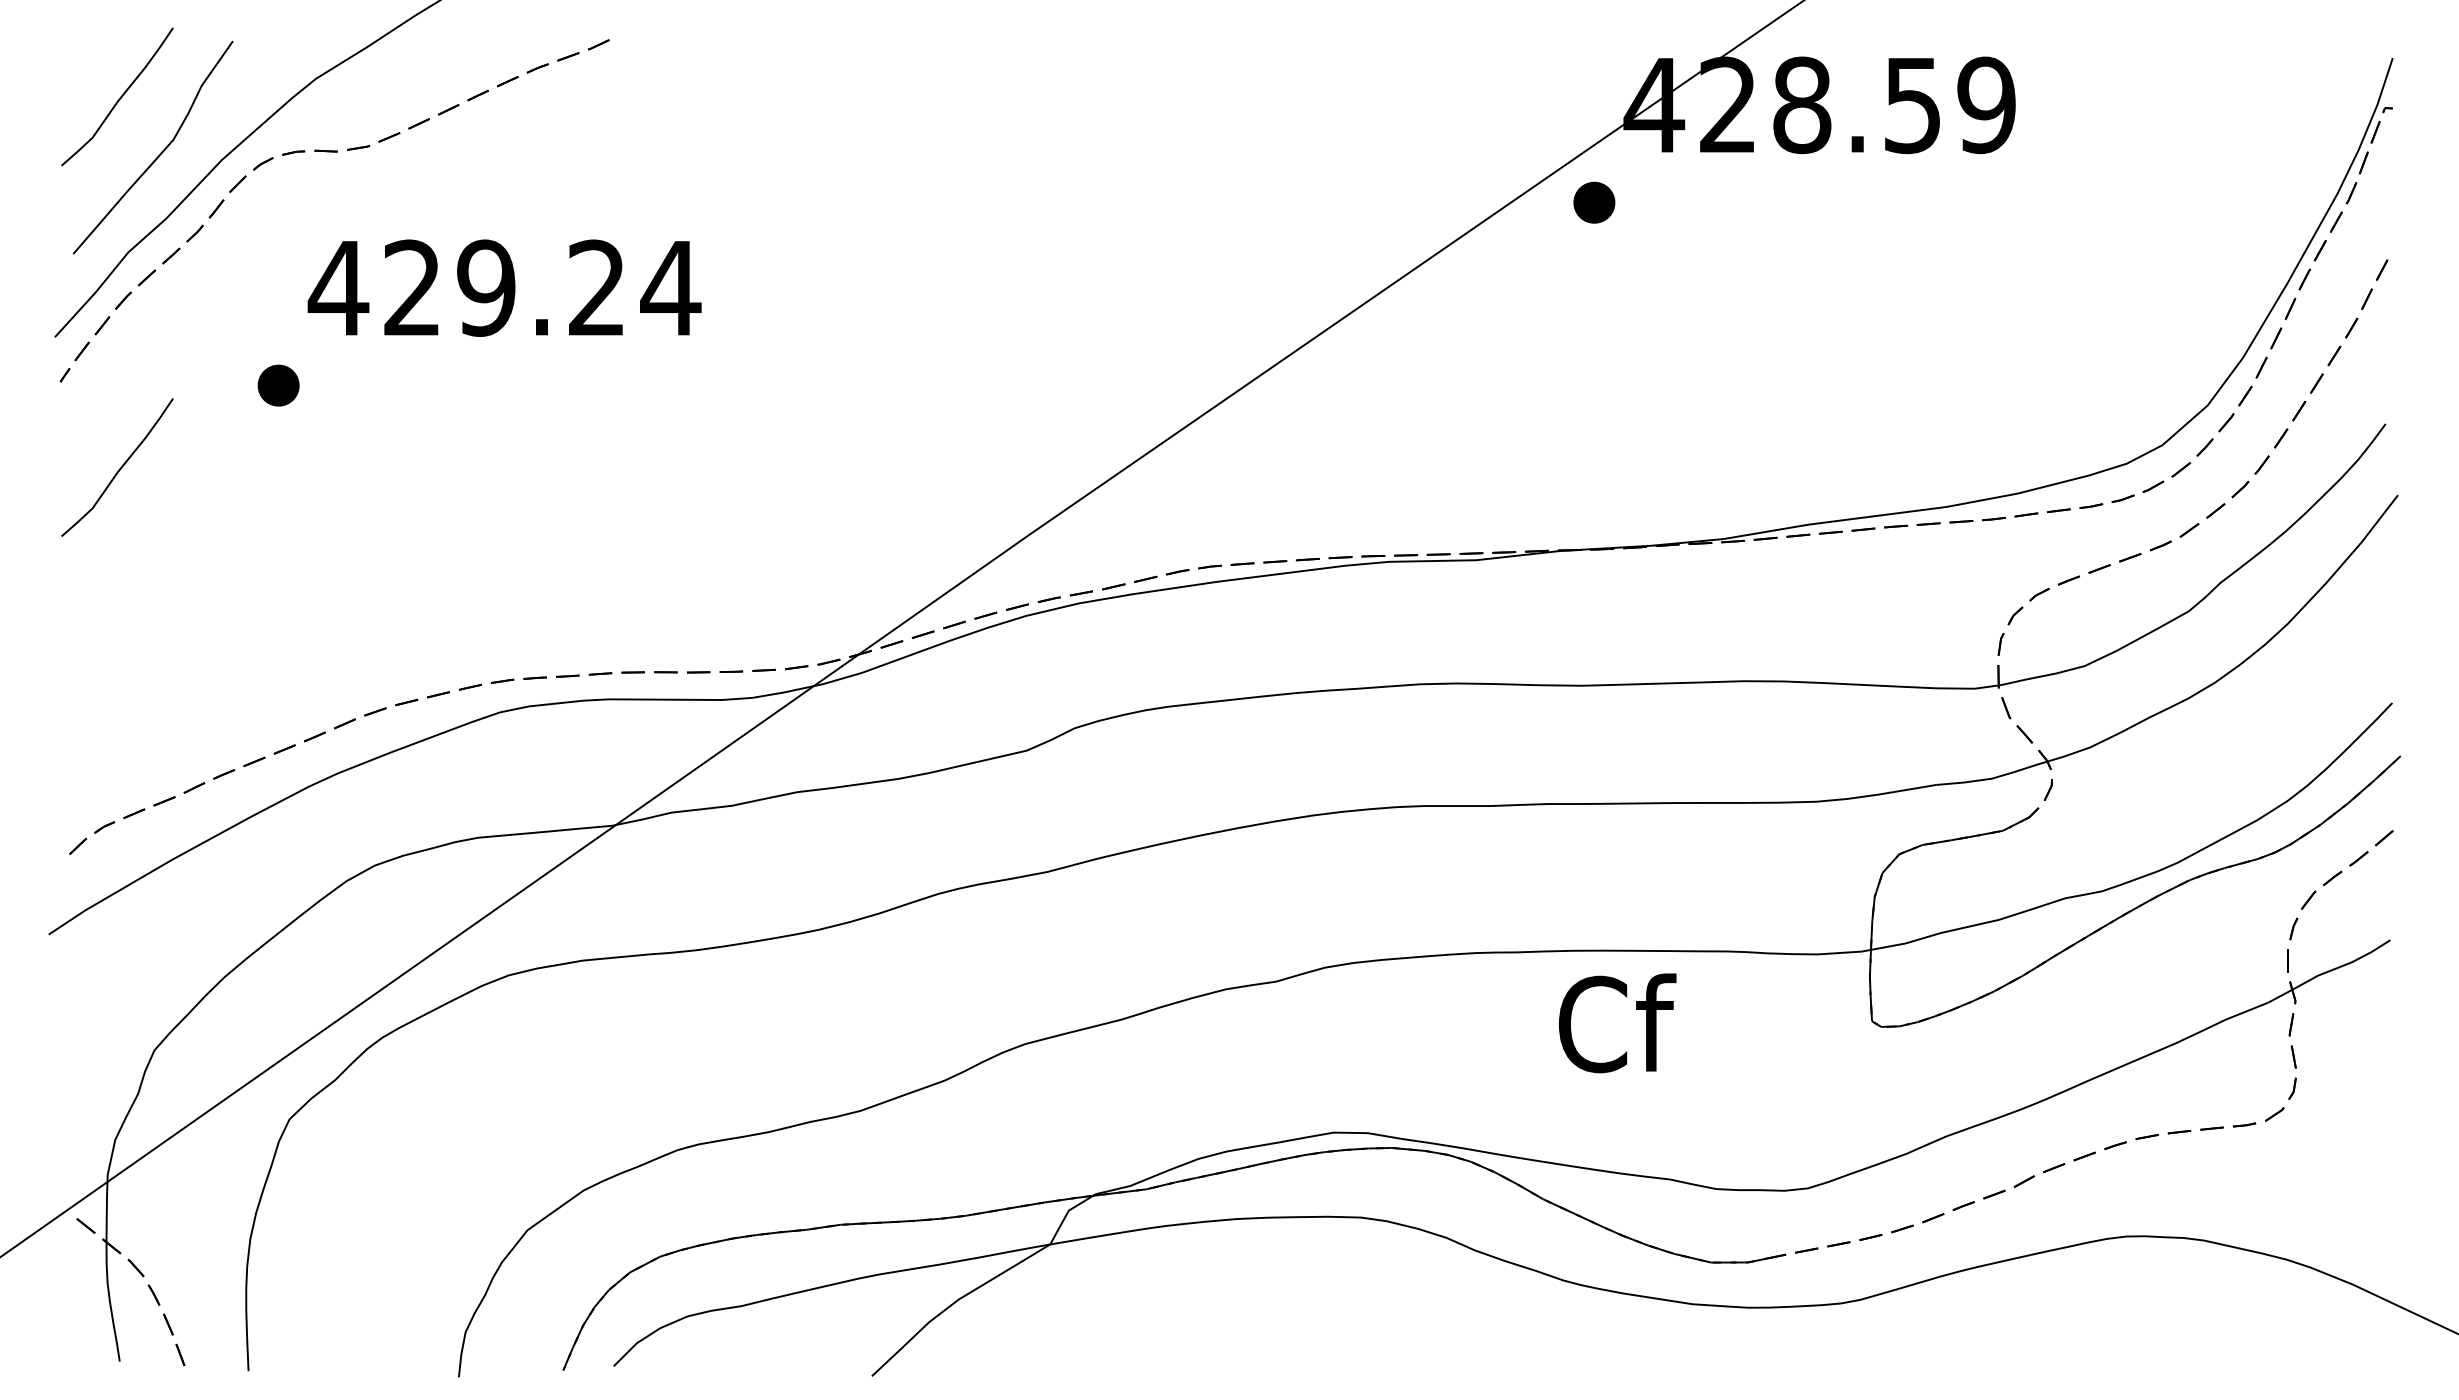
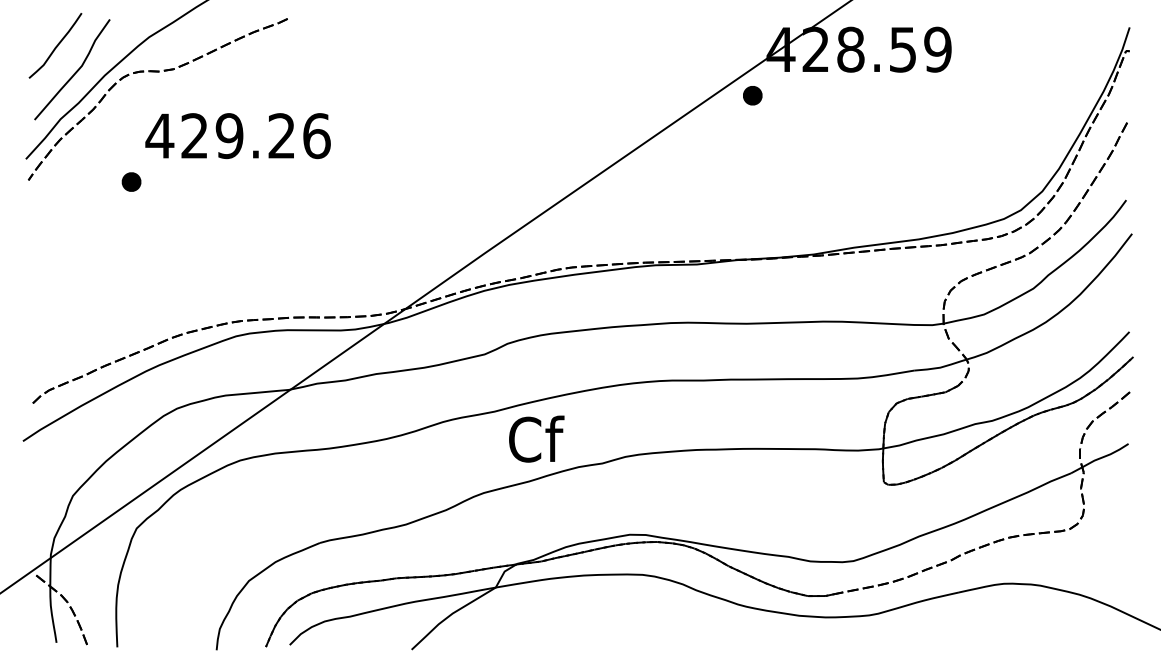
text: (670, 289) -> (316, 136), 429.24 -> 429.26
curve: (119, 467) -> (56, 220), removed
text: (1617, 1021) -> (536, 438), moved

